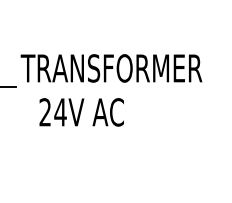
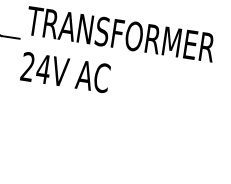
text: (81, 112) -> (65, 72), moved

